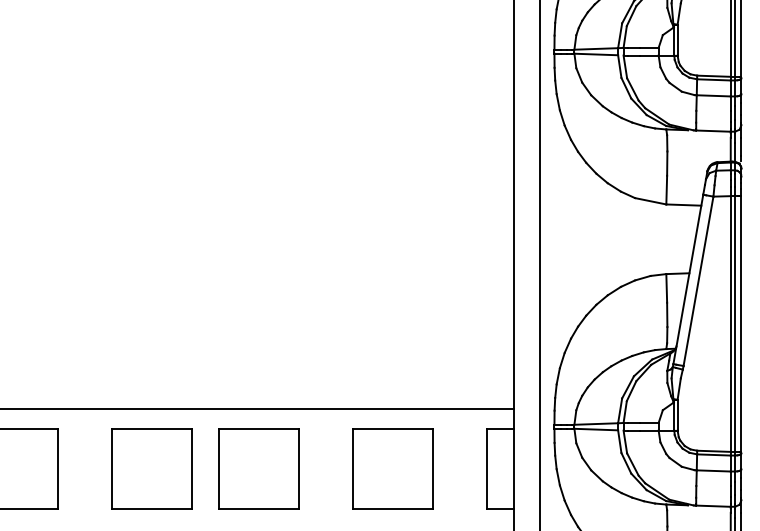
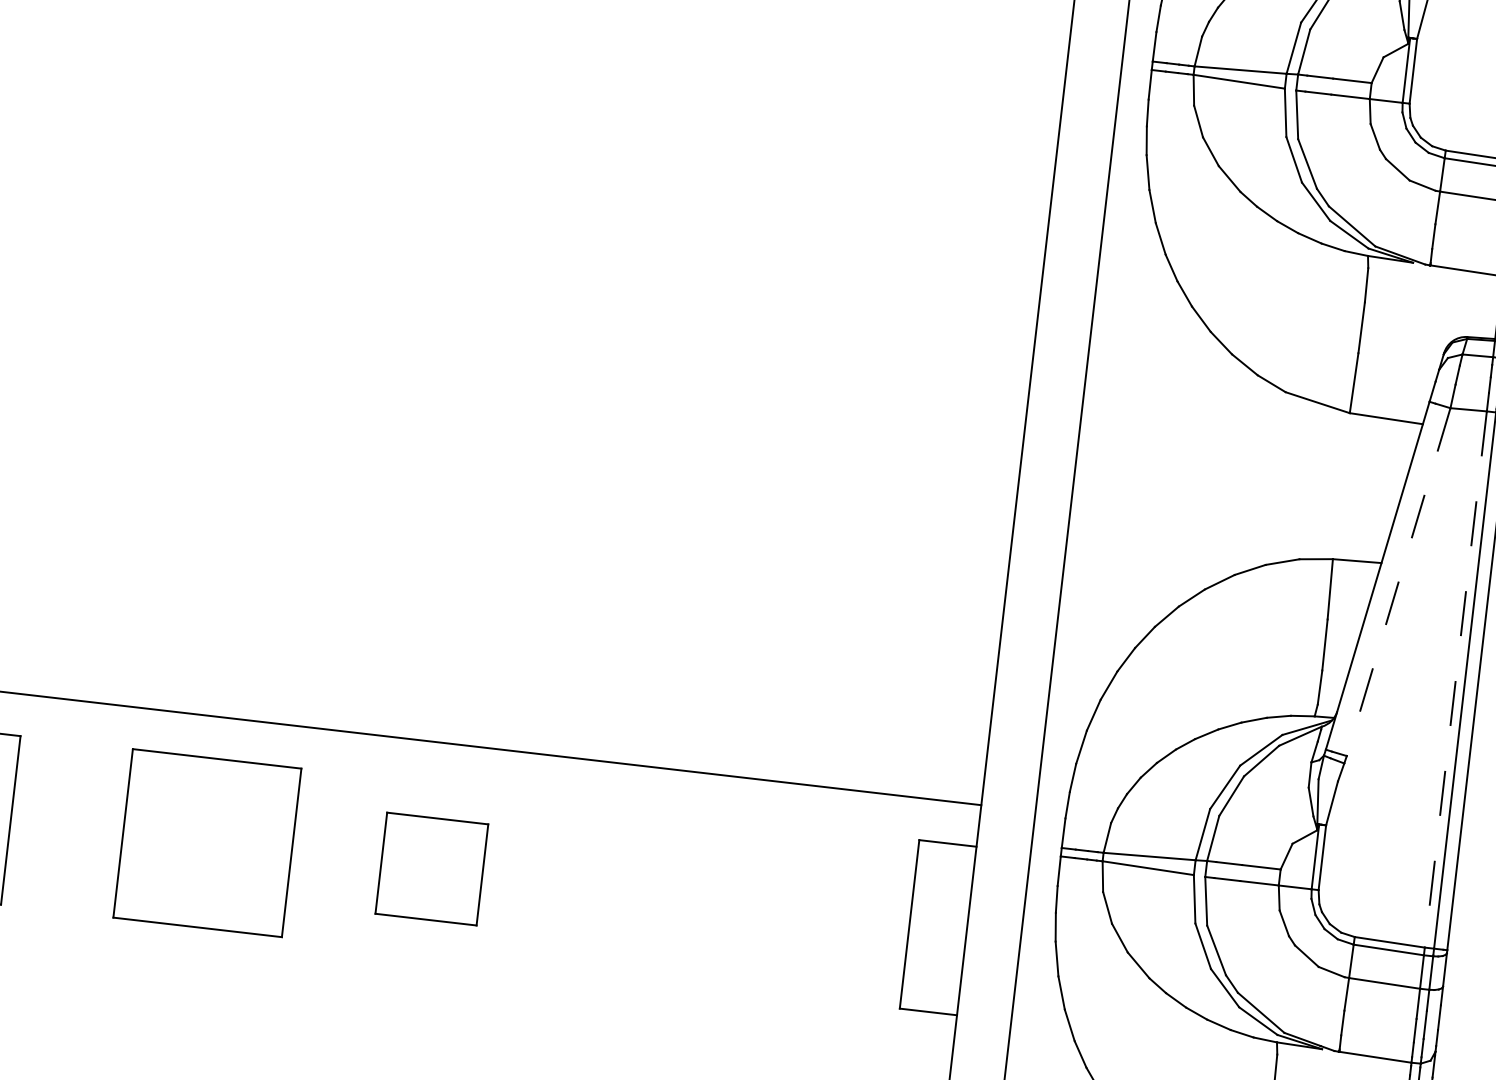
line: (698, 281) -> (1398, 582), solid -> dashed
line: (730, 324) -> (1455, 680), solid -> dashed
part: (258, 468) -> (430, 867), size x0.6
part: (392, 468) -> (711, 900), removed

